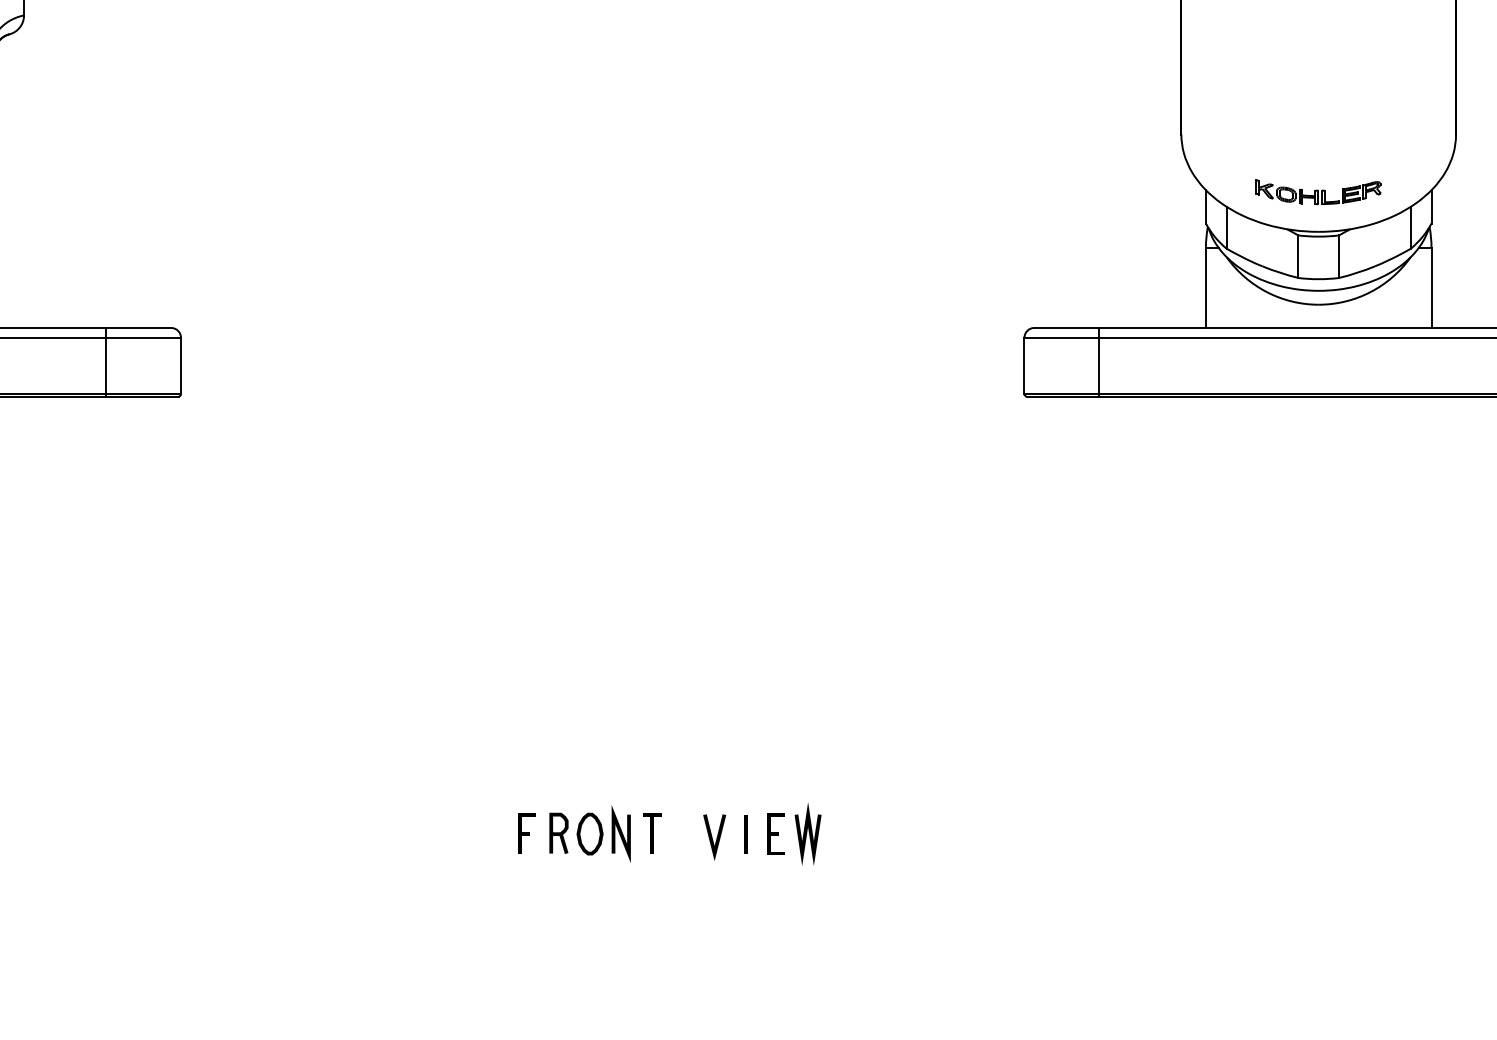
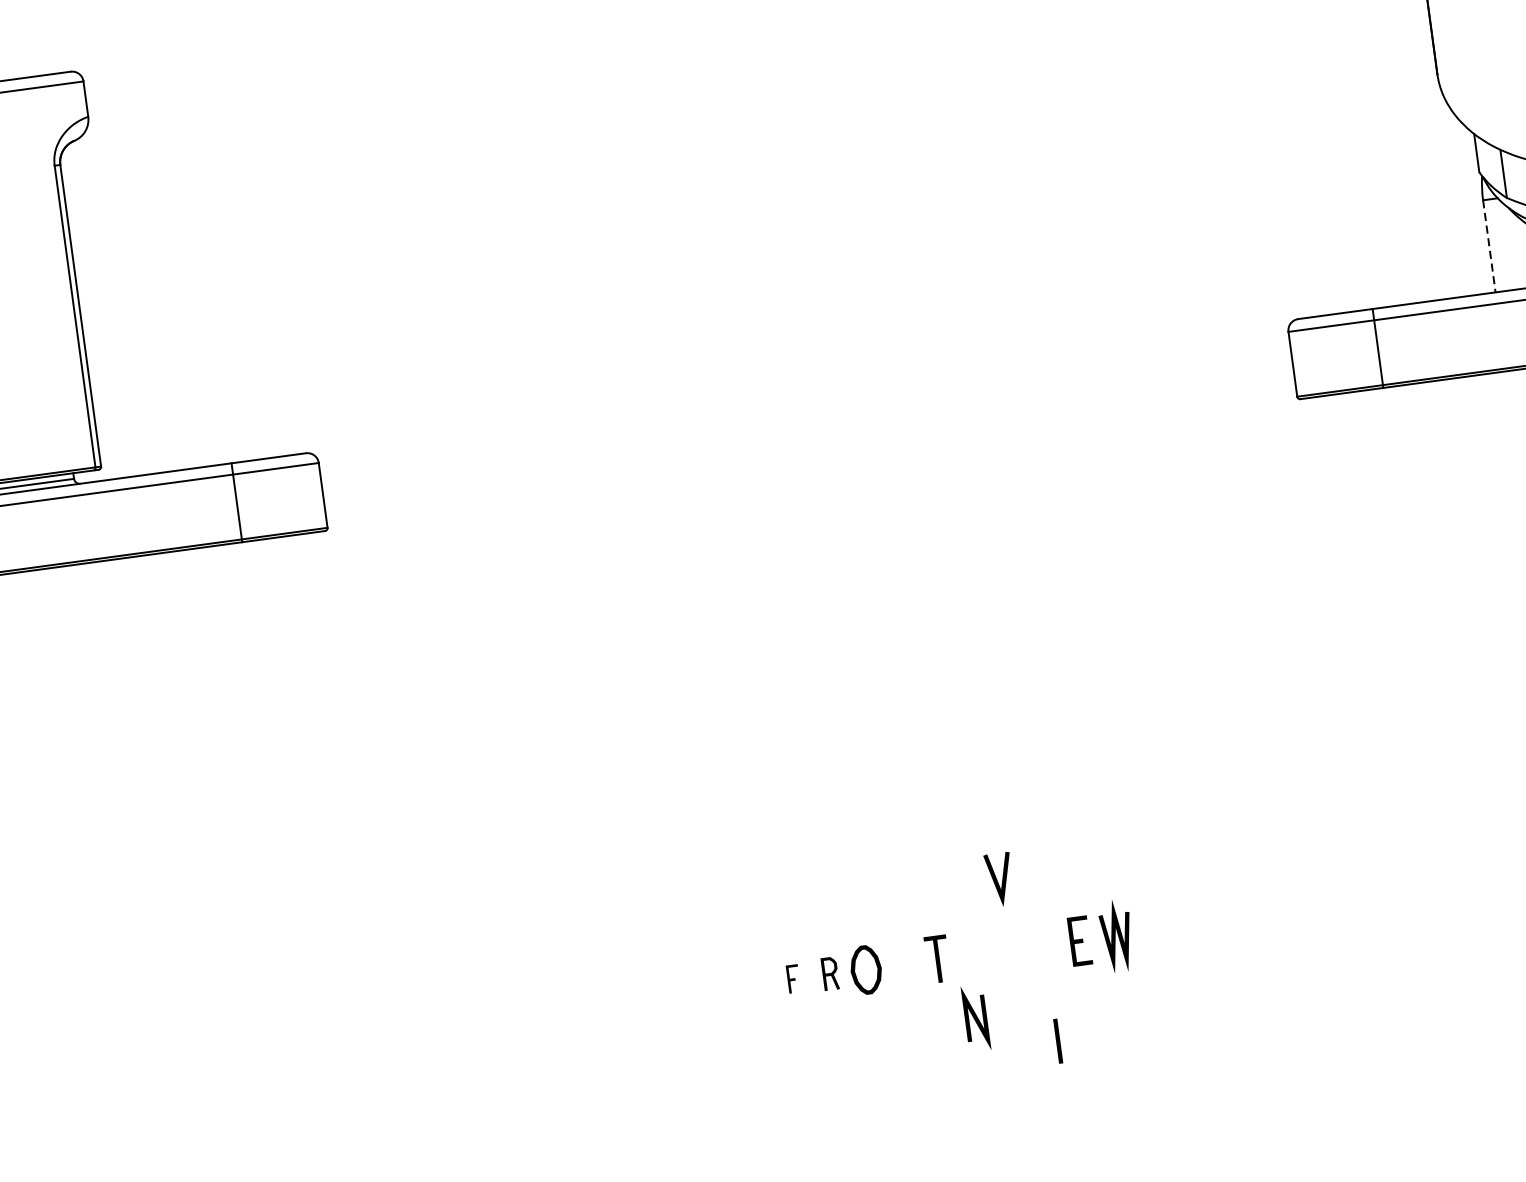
line: (1205, 288) -> (1488, 247), solid -> dashed
part: (558, 832) -> (829, 973), size x0.7
part: (526, 833) -> (793, 979), size x0.6
line: (620, 833) -> (975, 1017), moved
line: (745, 834) -> (1057, 1041), moved
line: (712, 837) -> (997, 880), moved

